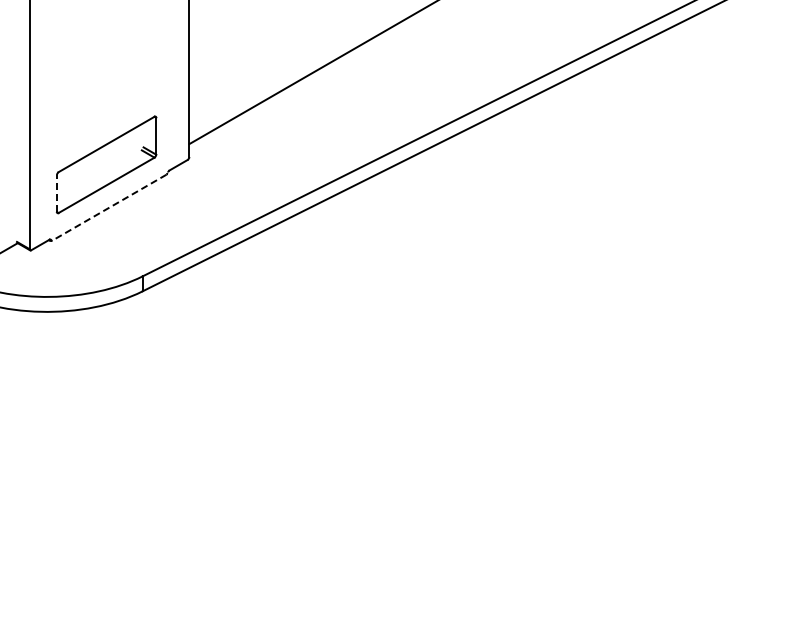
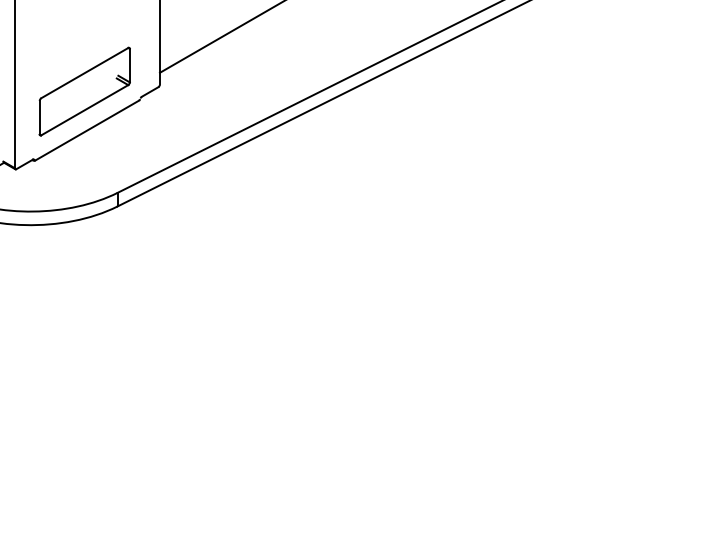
line: (56, 193) -> (39, 117), dashed -> solid
line: (109, 207) -> (87, 130), dashed -> solid

